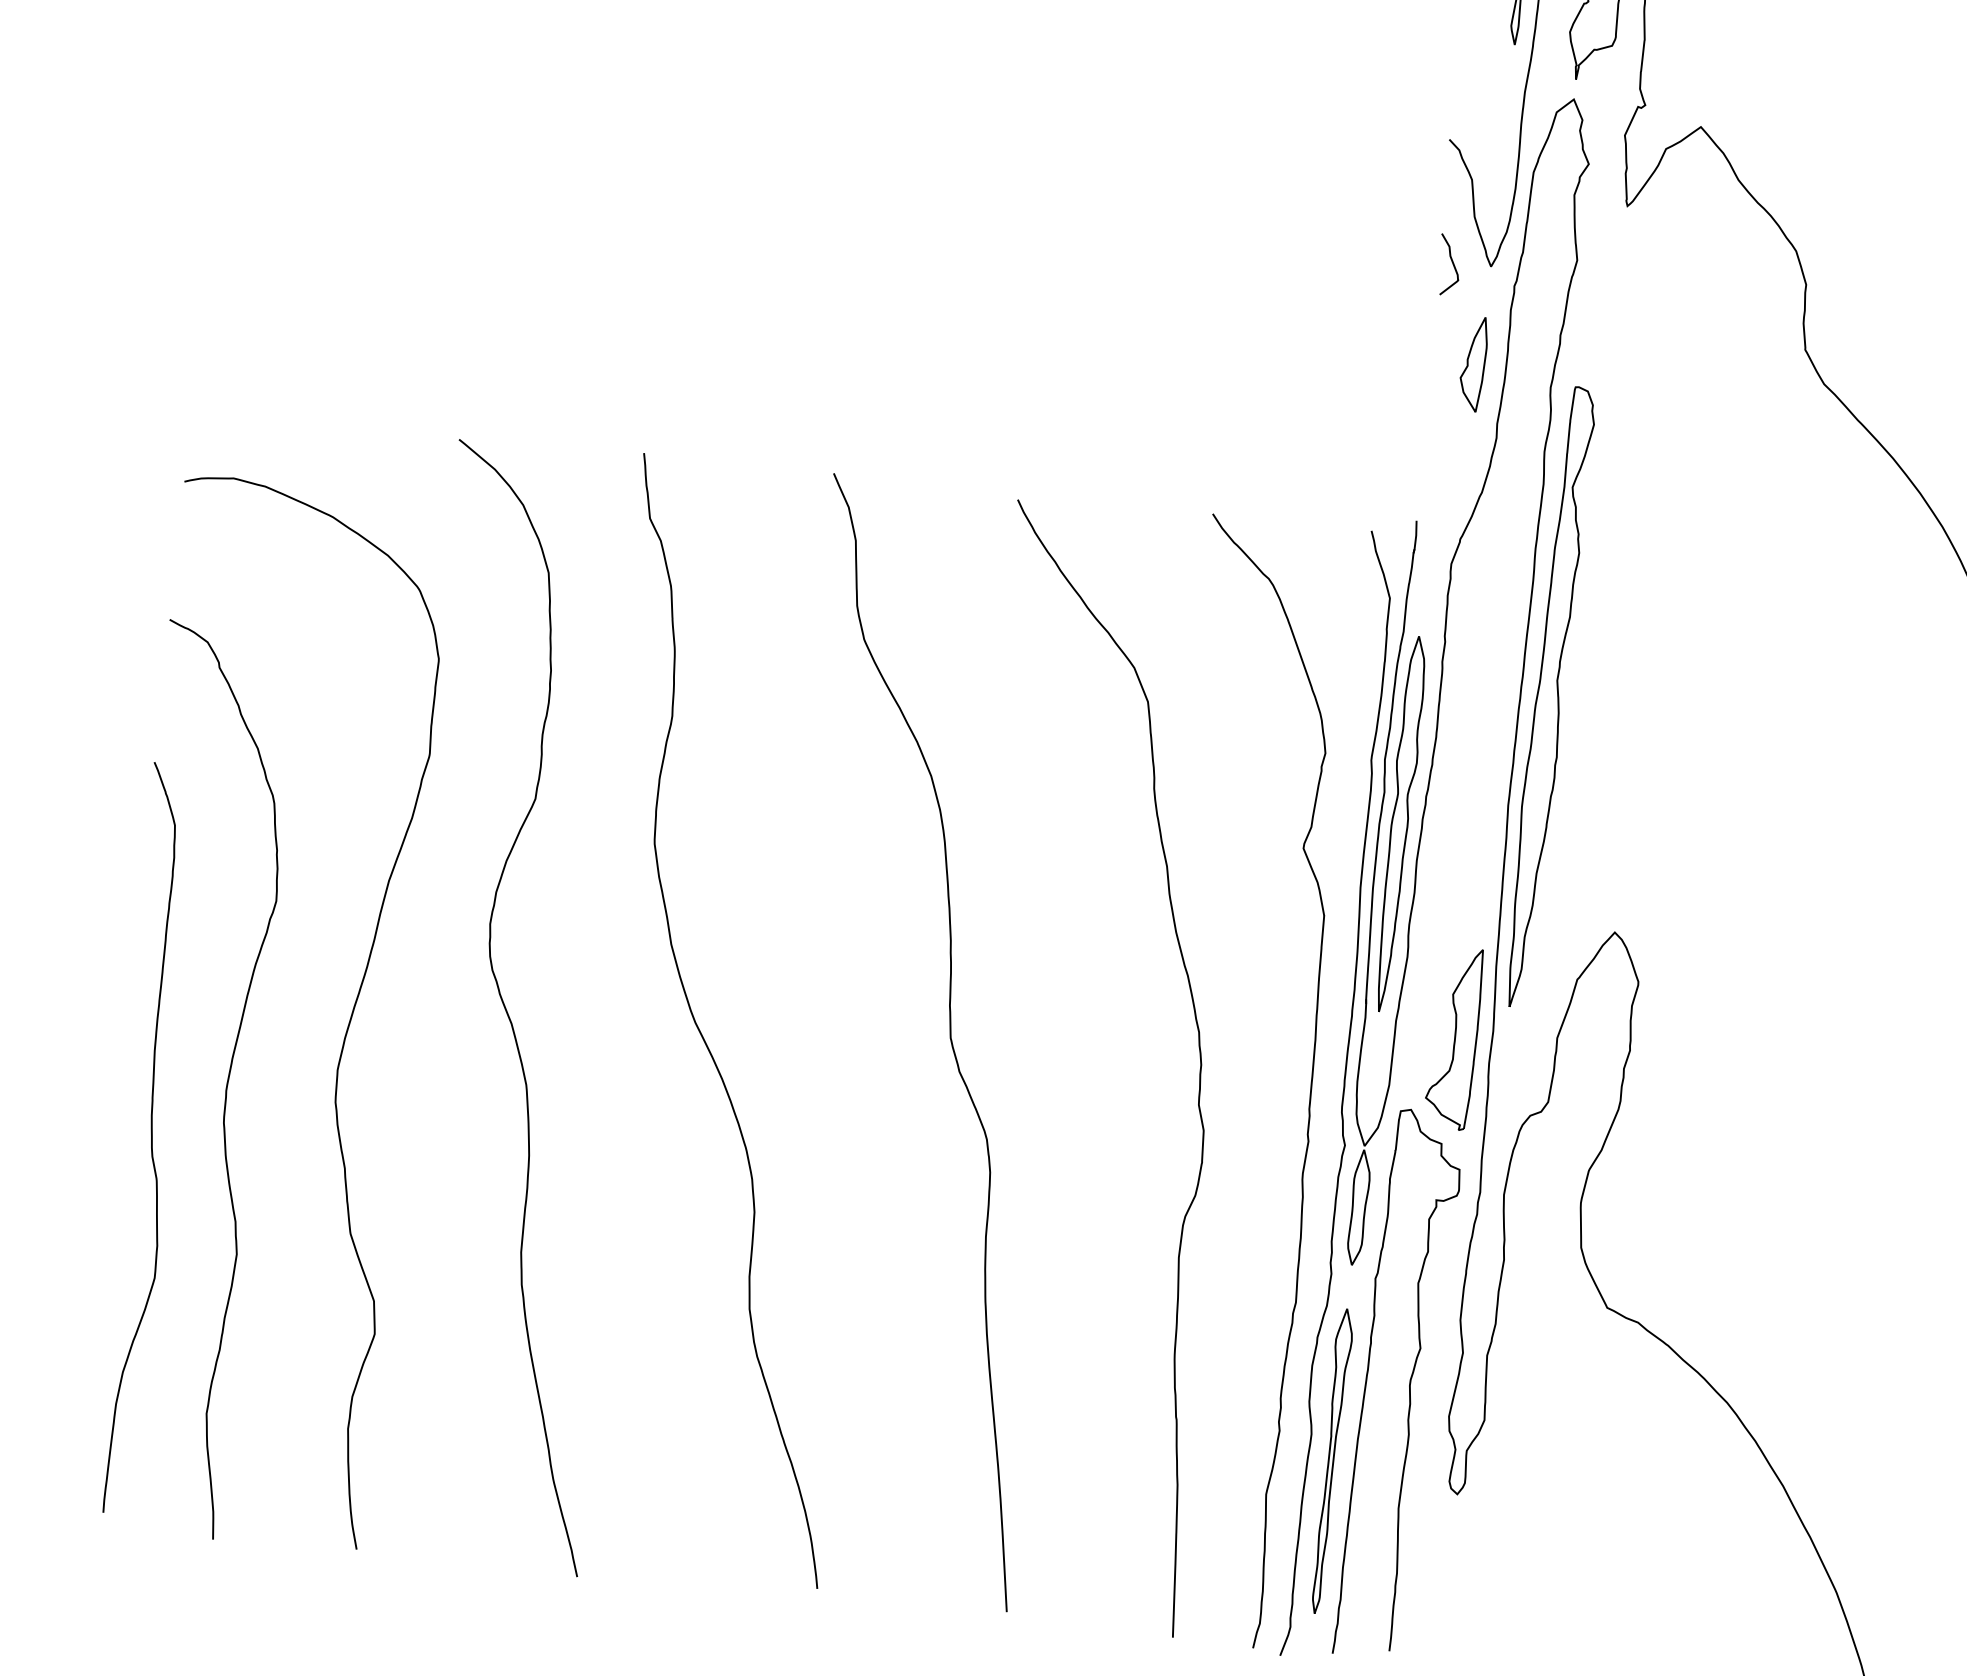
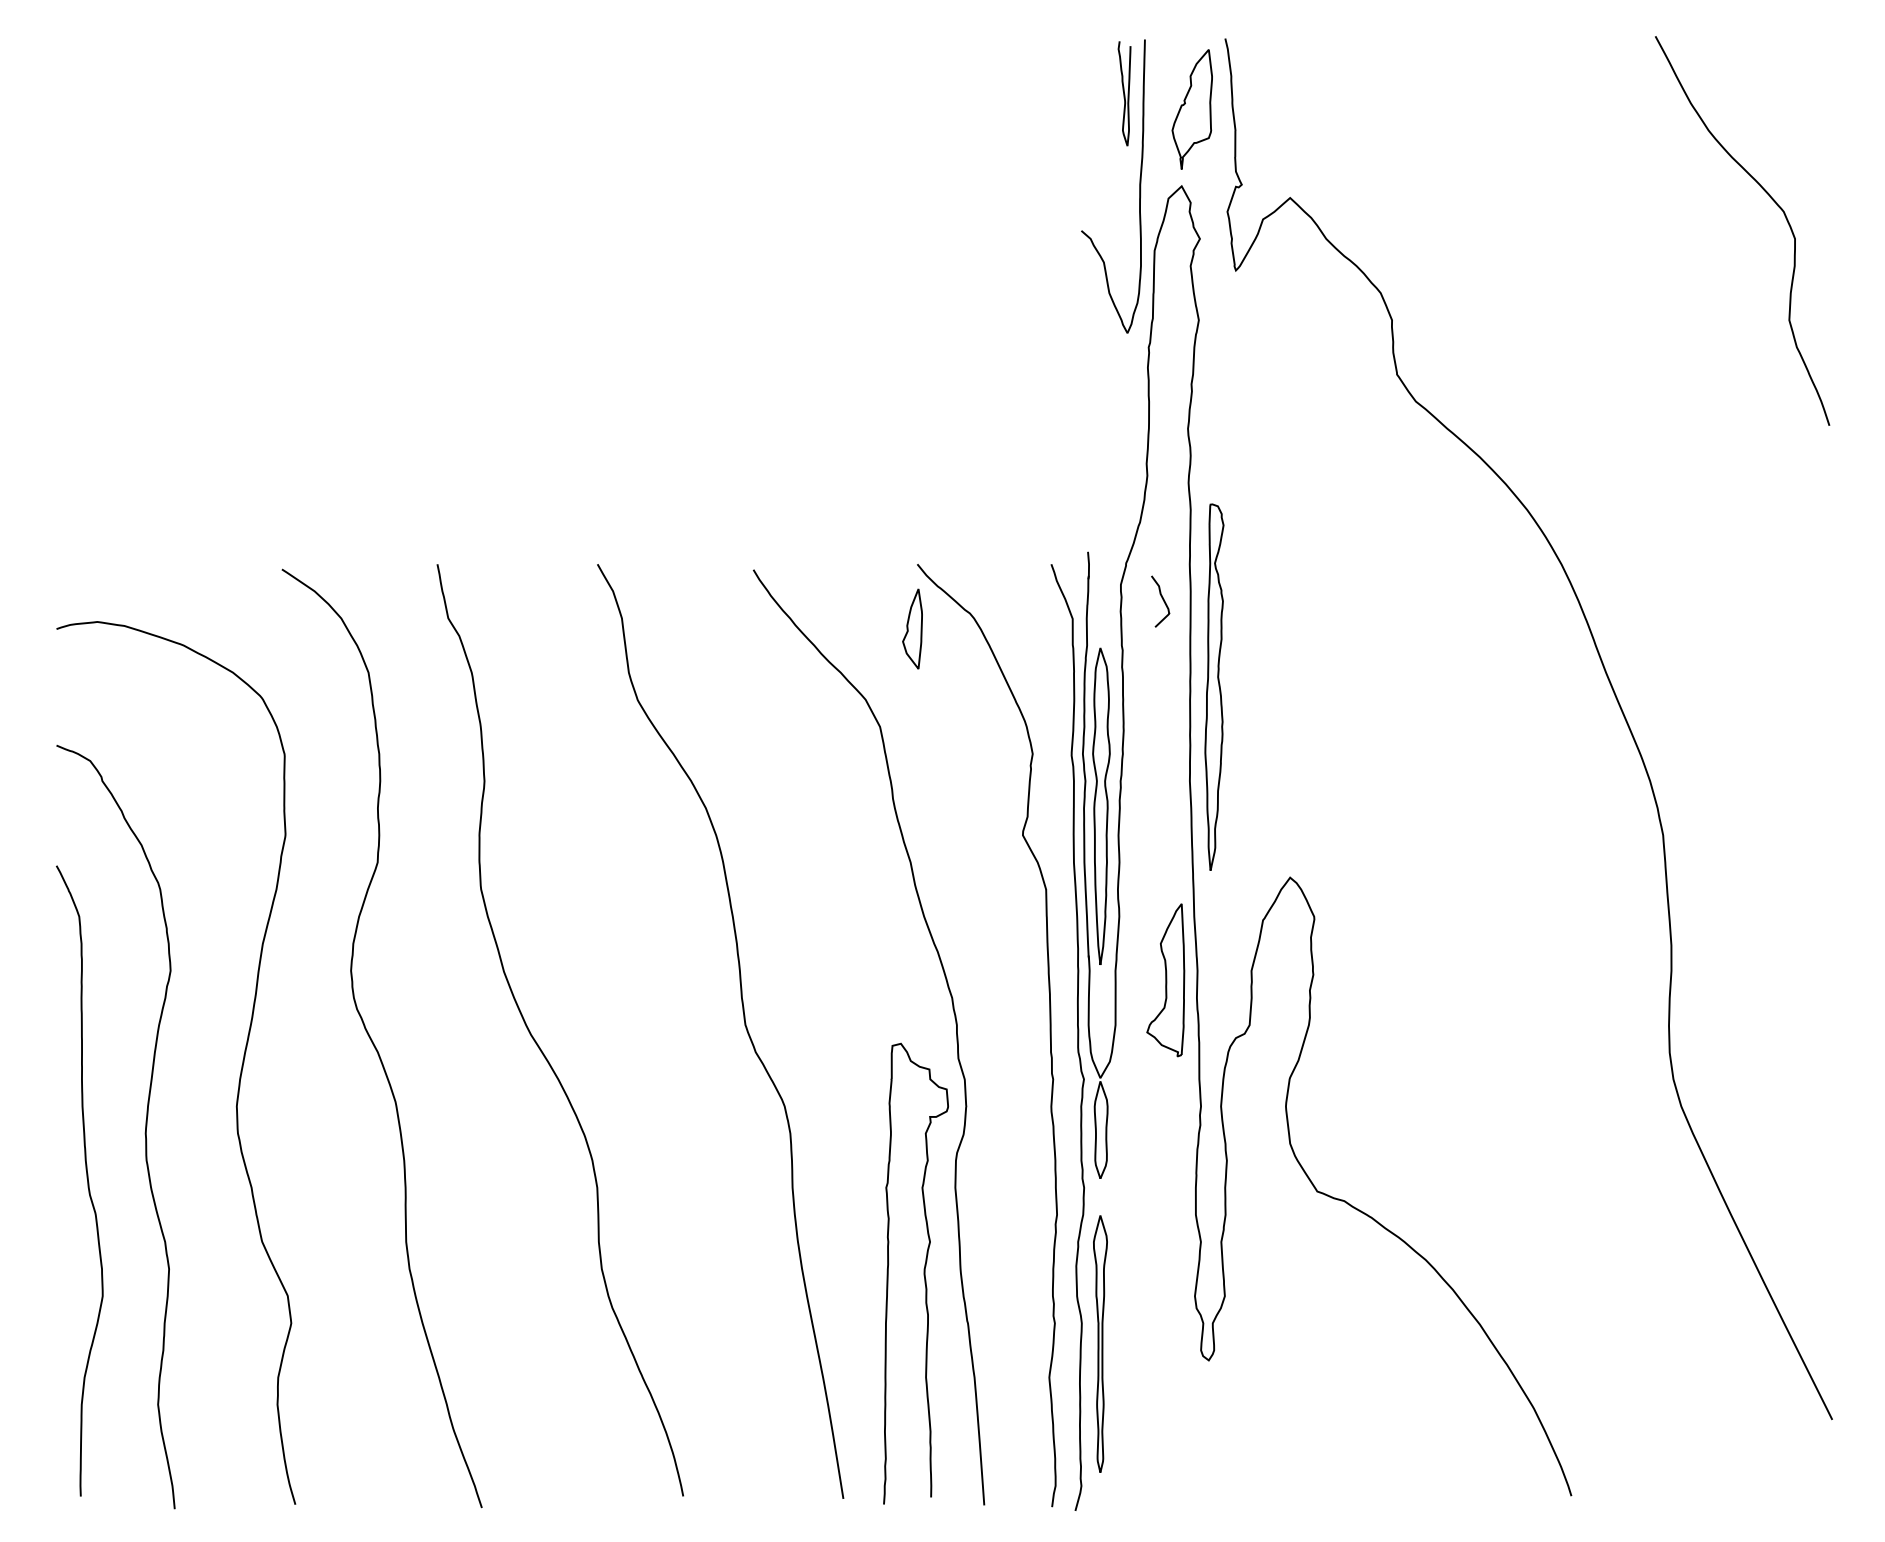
curve: (1451, 262) -> (1162, 599), moved
part: (1473, 363) -> (912, 628), moved
part: (1549, 697) -> (1214, 687), size x0.7
curve: (1408, 1384) -> (923, 1273), moved

